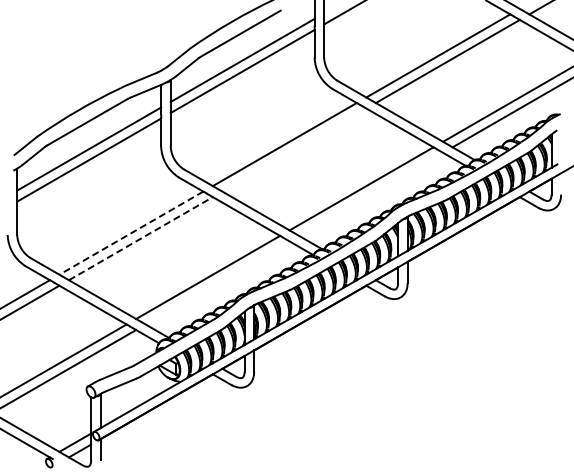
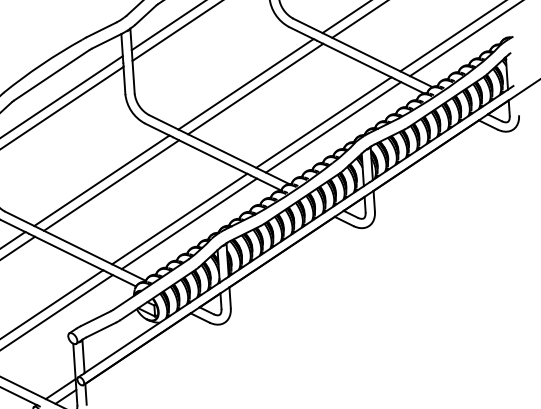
line: (294, 149) -> (255, 88), added
line: (371, 193) -> (333, 126), added
line: (130, 233) -> (101, 181), dashed -> solid
line: (141, 238) -> (112, 185), dashed -> solid
line: (217, 282) -> (189, 223), added

